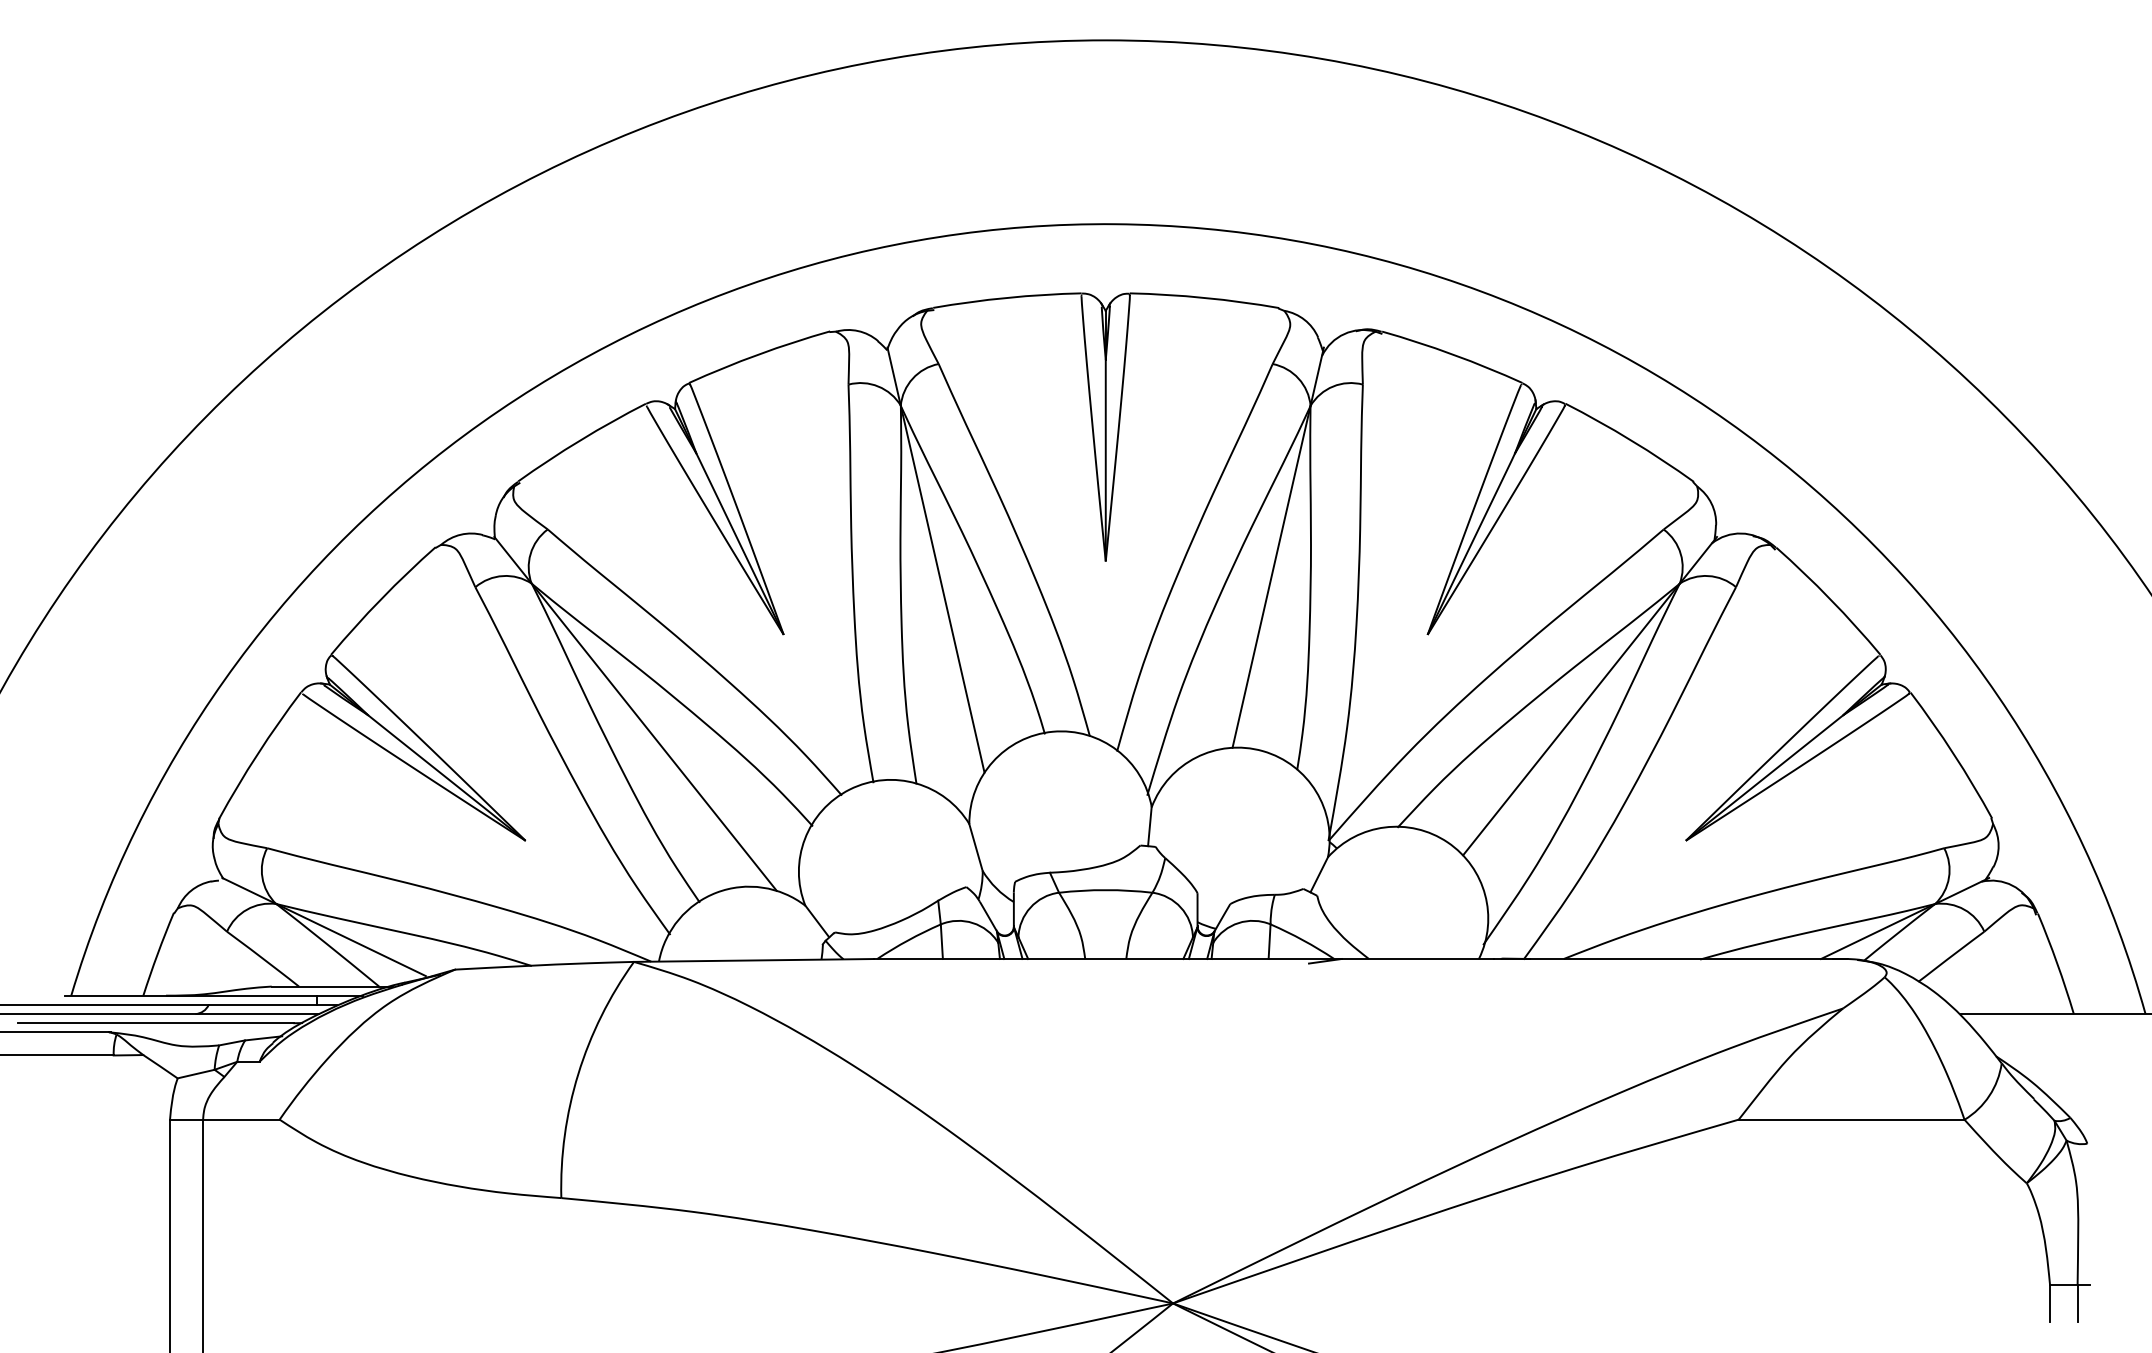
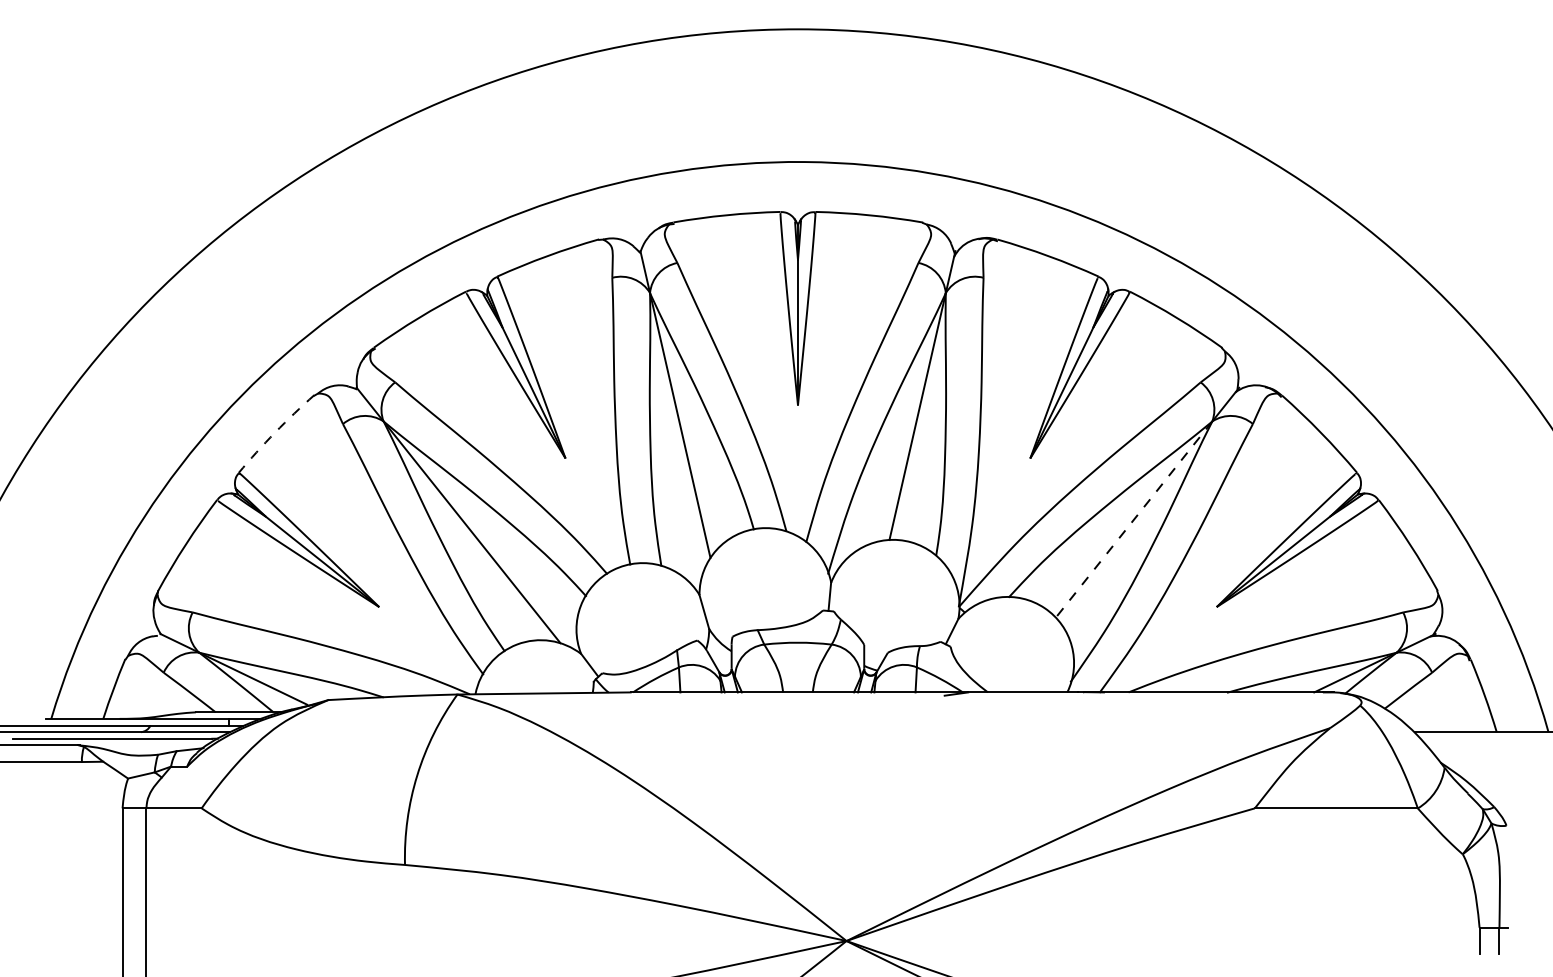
arc: (381, 599) -> (275, 432), solid -> dashed
line: (1571, 719) -> (1134, 519), solid -> dashed

